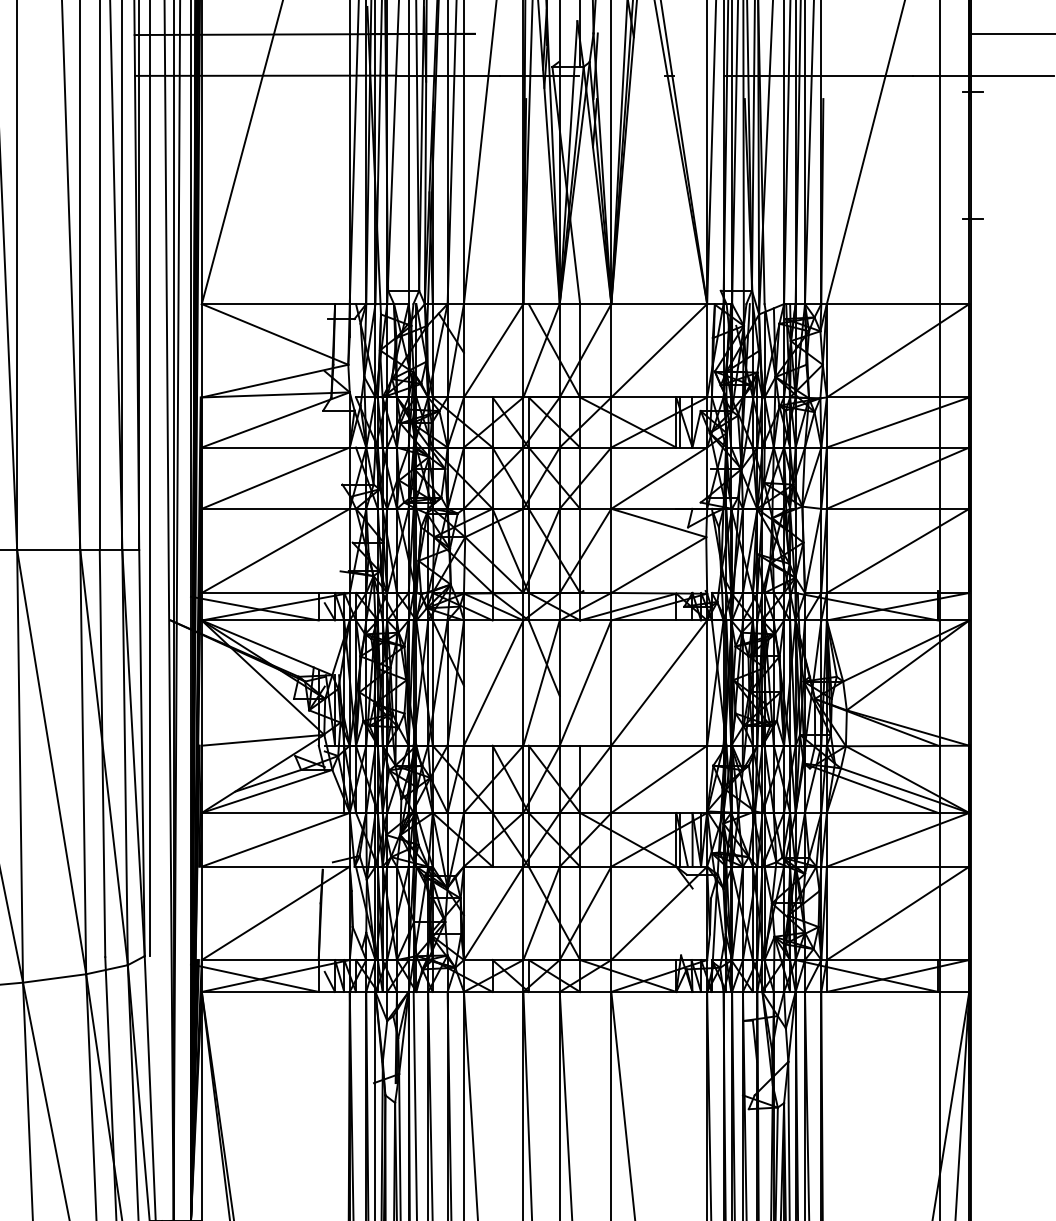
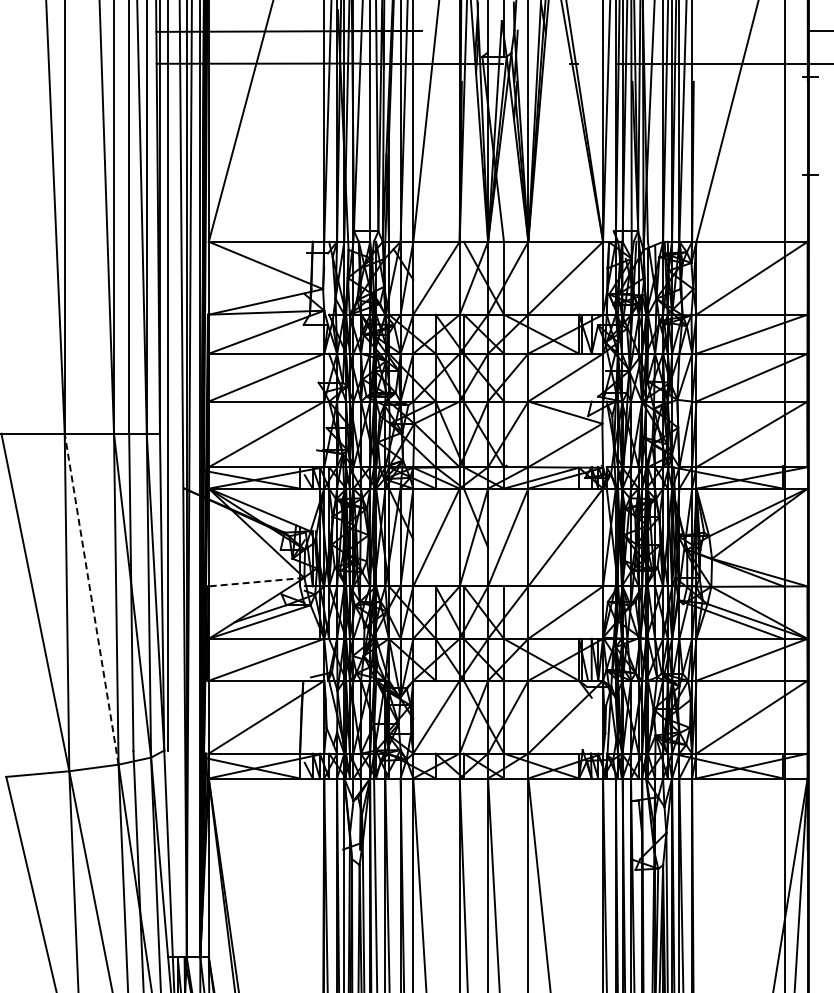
line: (262, 740) -> (256, 582), solid -> dashed
line: (51, 762) -> (91, 599), solid -> dashed

